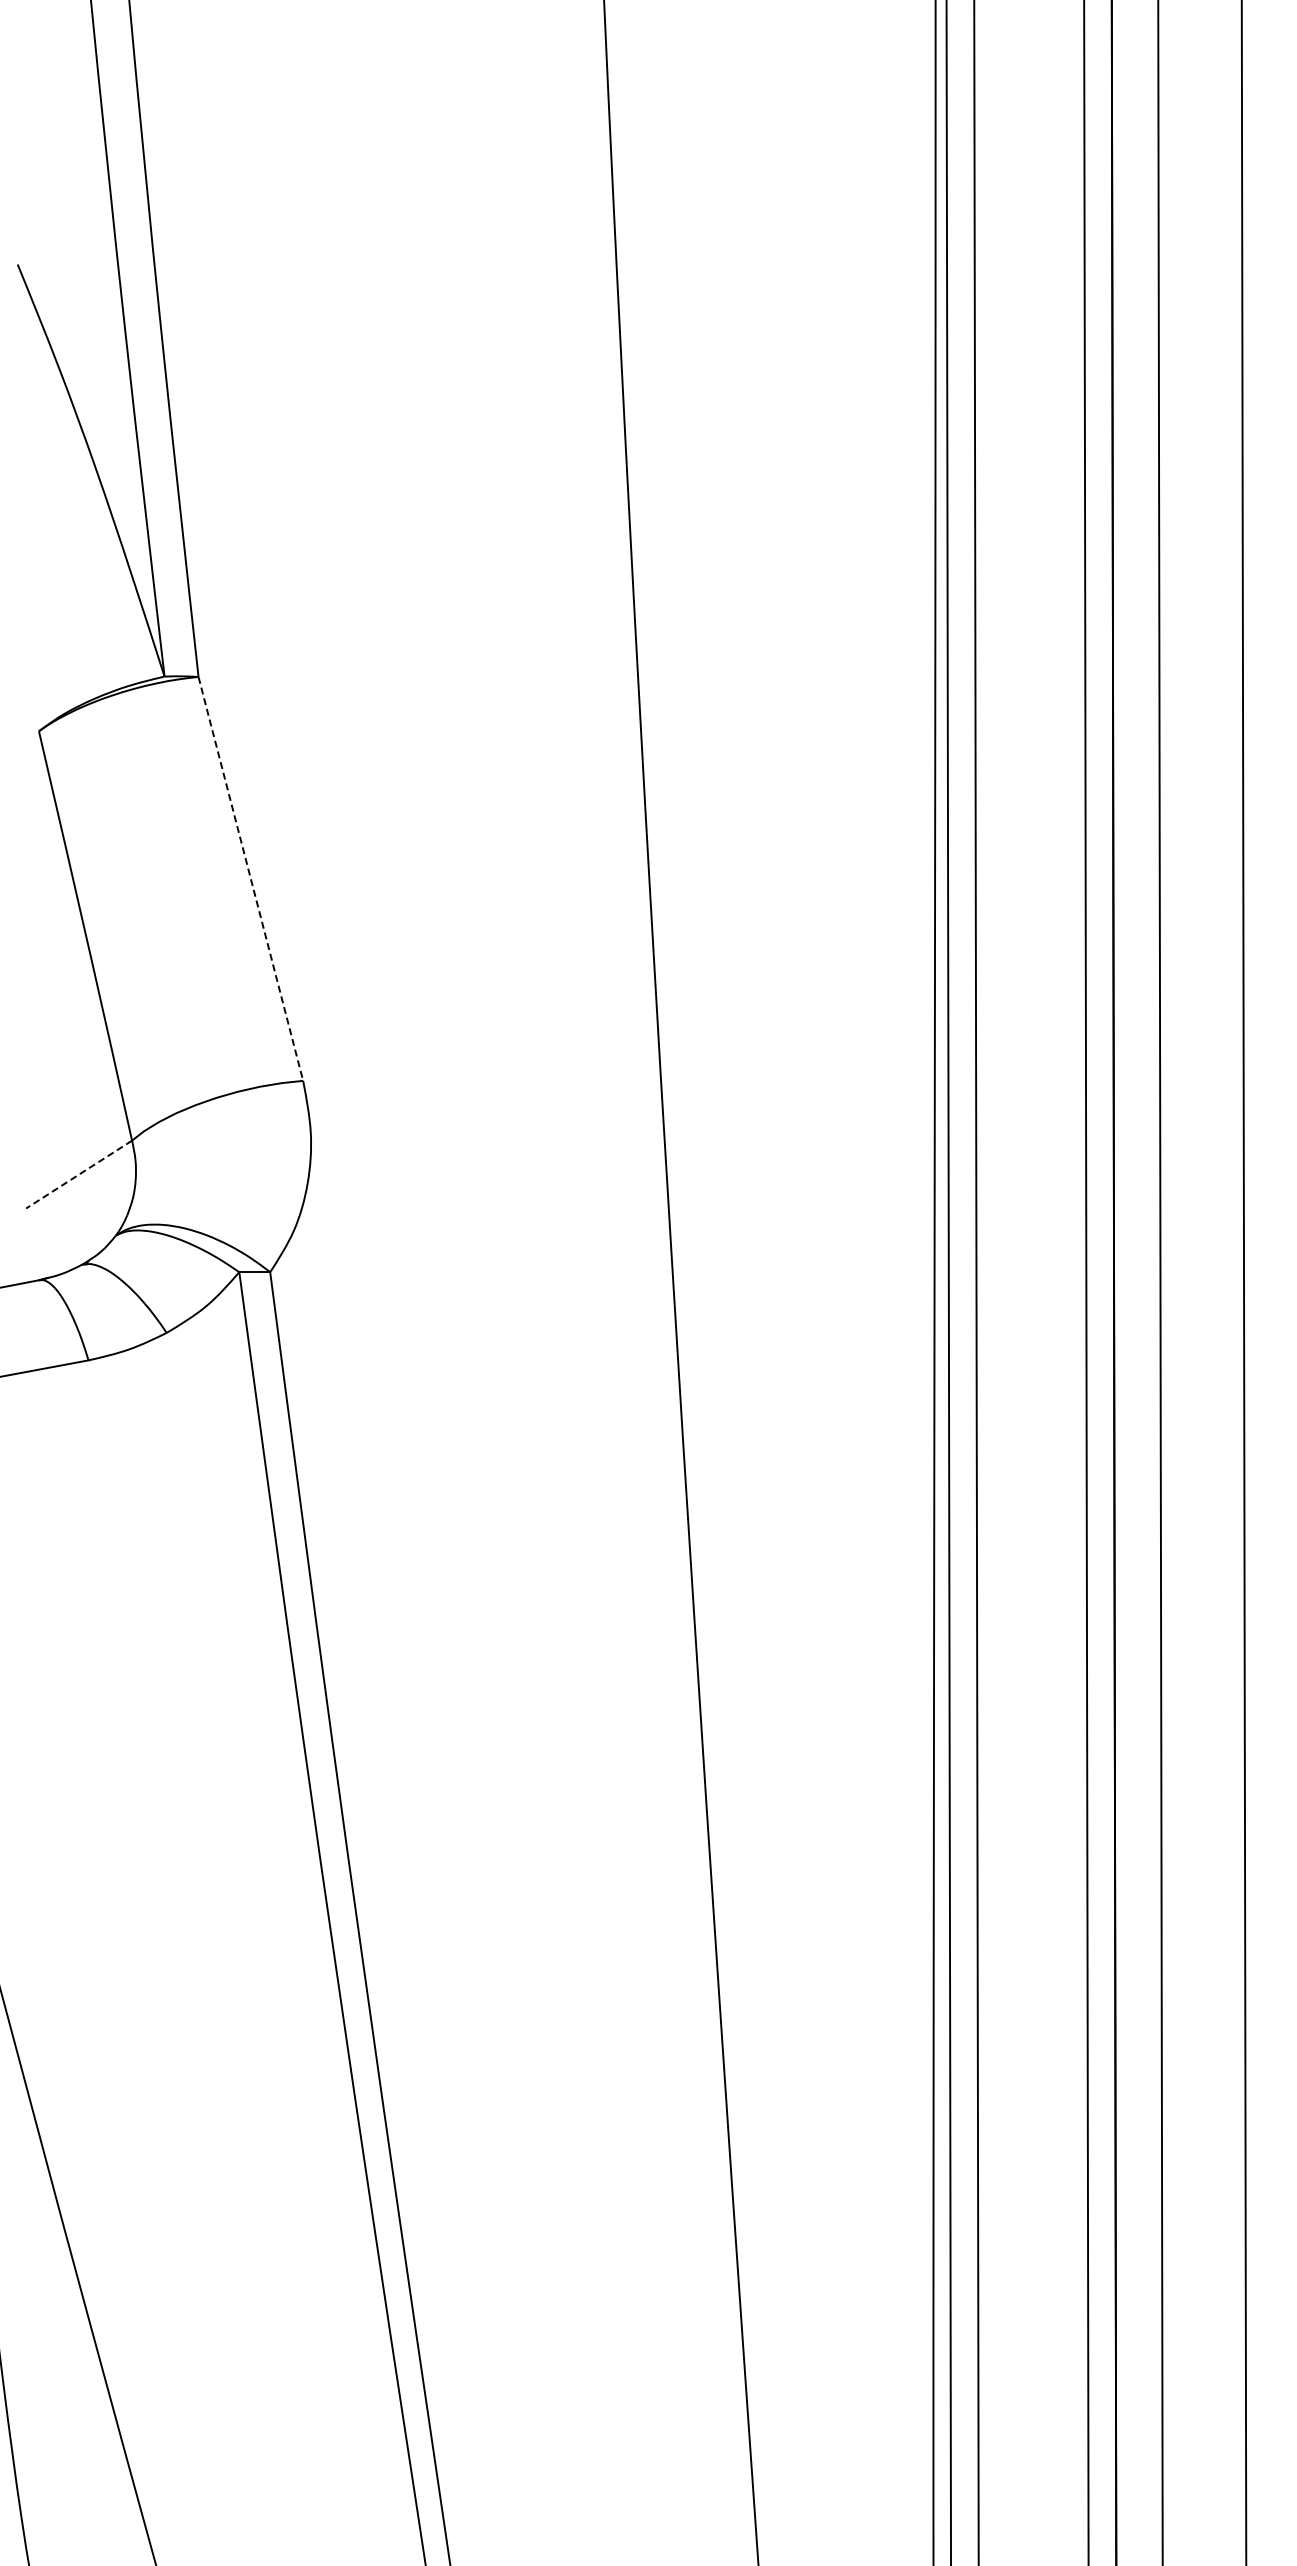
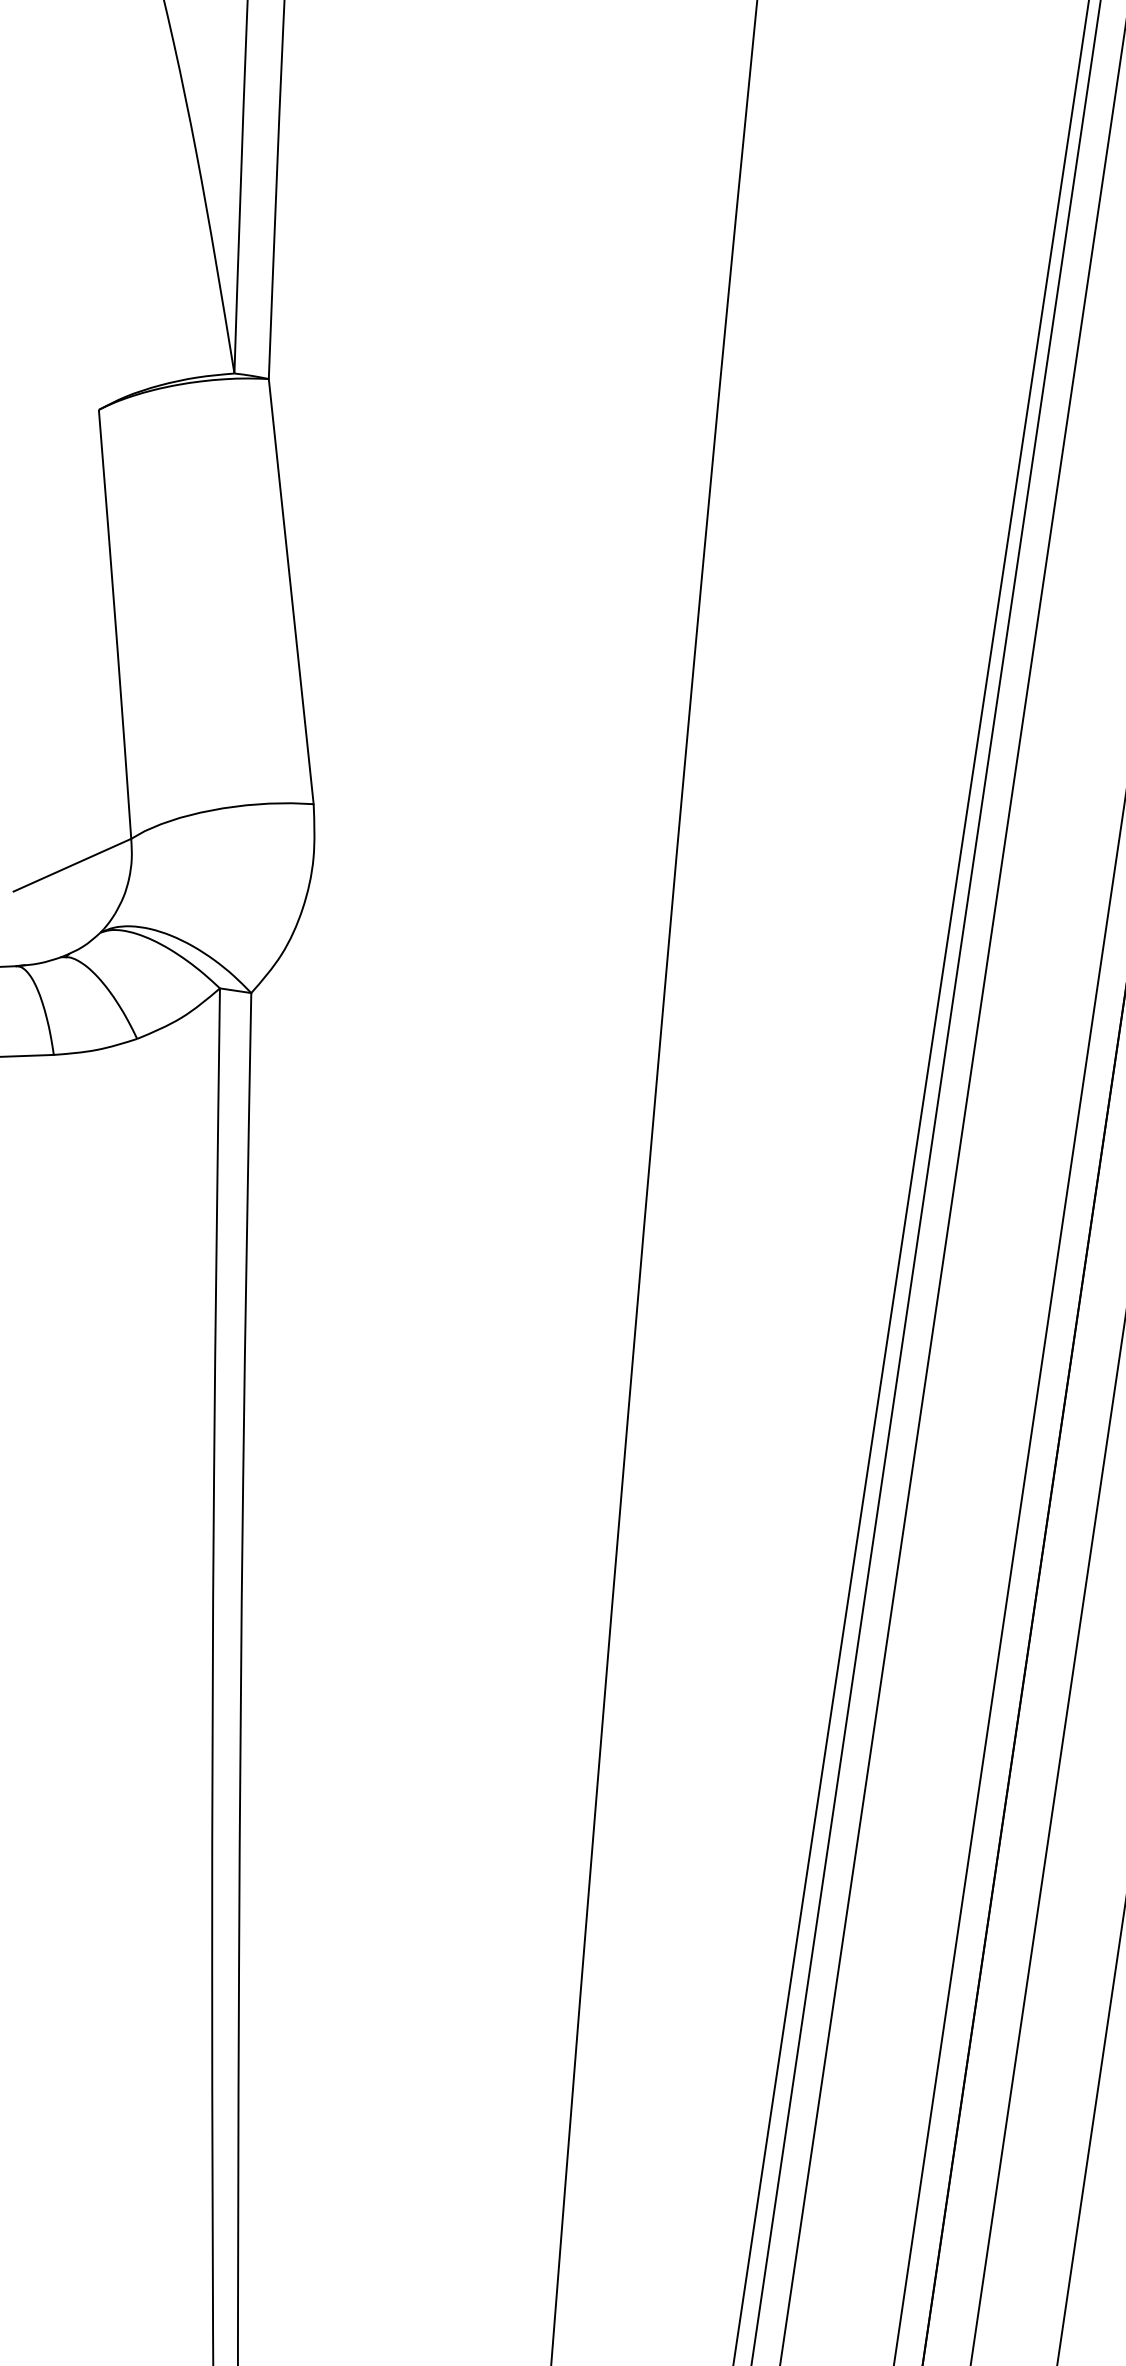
line: (250, 878) -> (290, 591), dashed -> solid
line: (79, 1174) -> (72, 865), dashed -> solid

